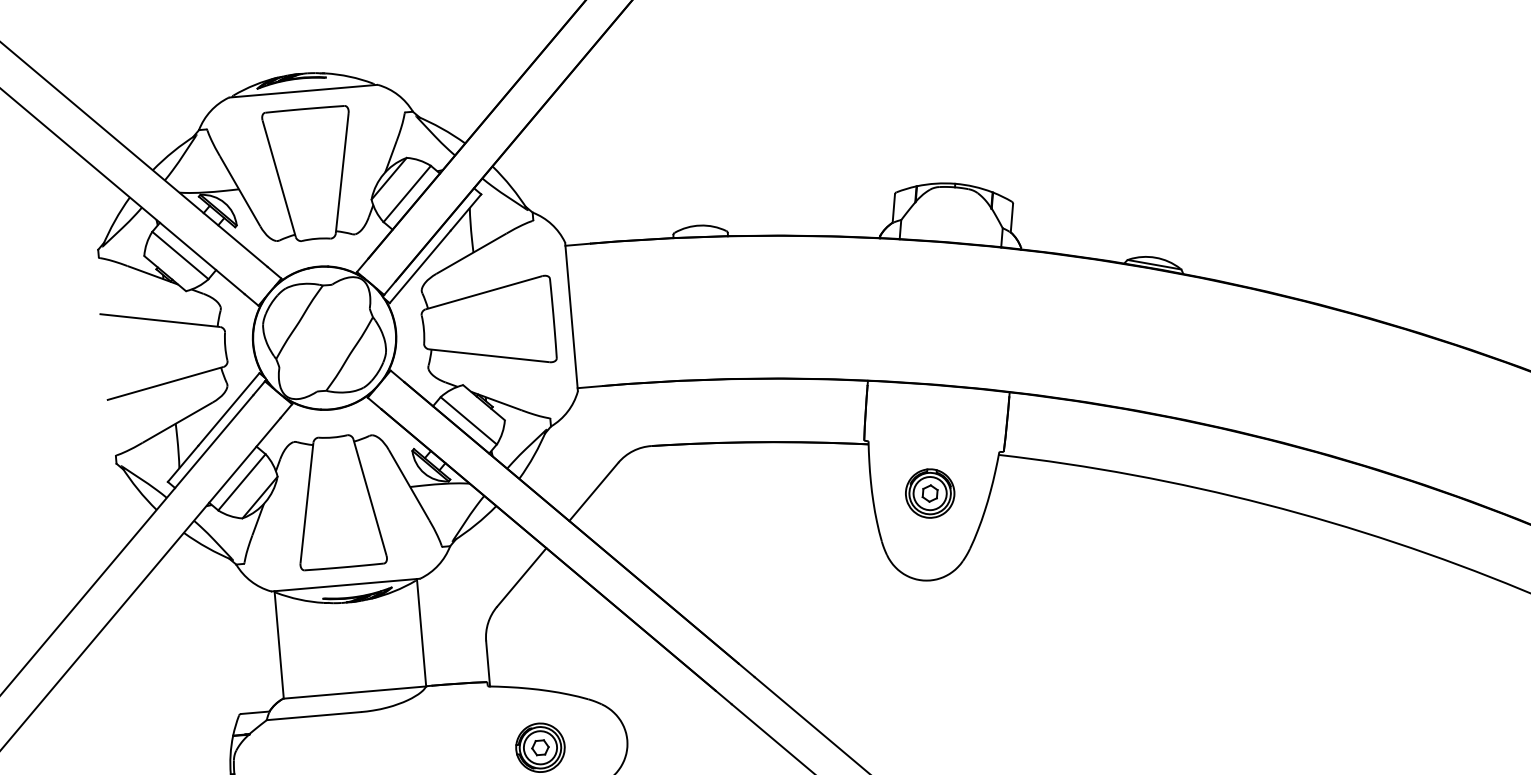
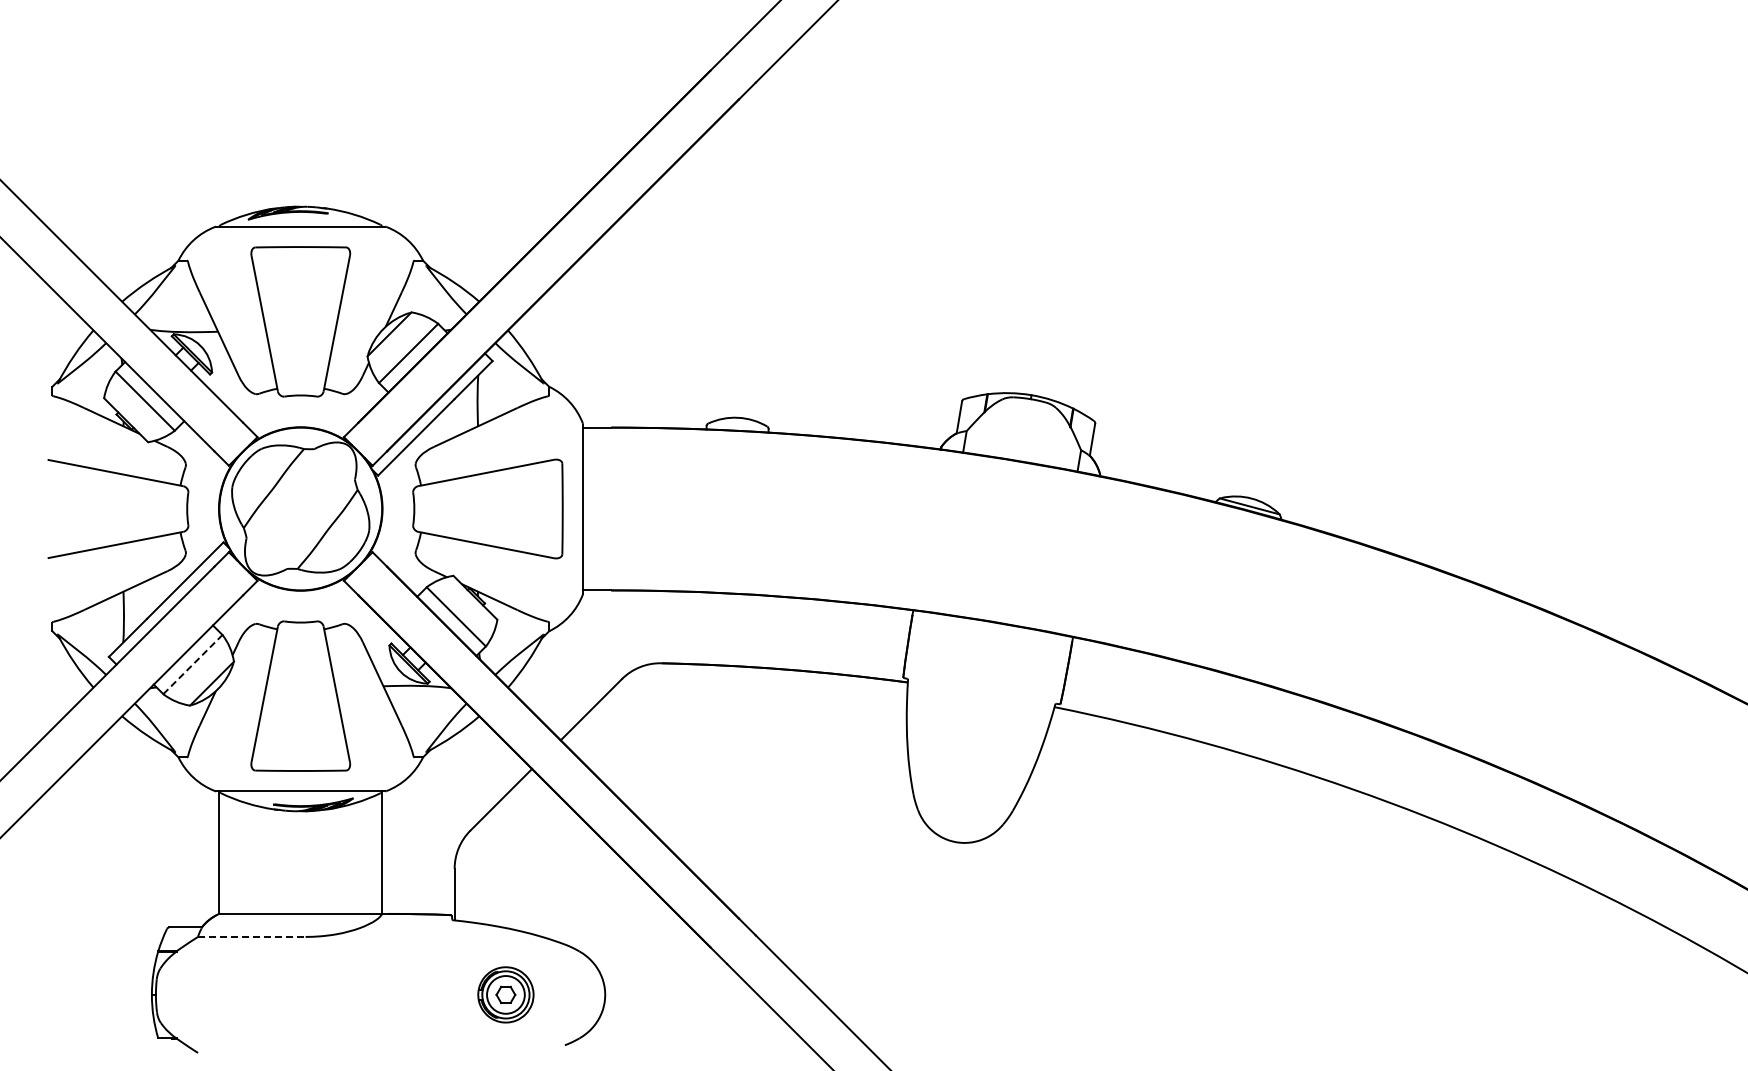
line: (241, 482) -> (192, 664), solid -> dashed
part: (929, 492) -> (972, 743), removed
line: (313, 715) -> (251, 936), solid -> dashed

